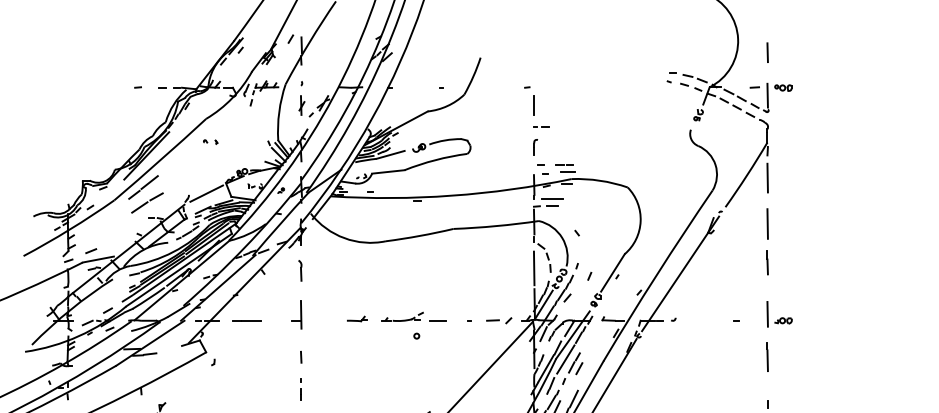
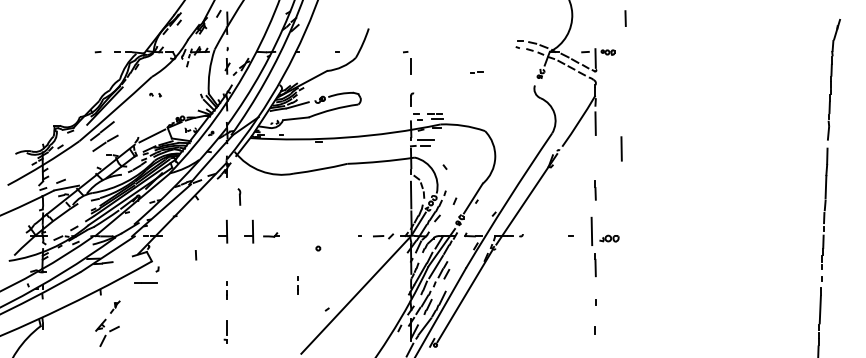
line: (767, 52) -> (625, 18), moved
line: (542, 127) -> (477, 72), moved
line: (767, 223) -> (621, 148), moved
part: (300, 270) -> (239, 196), moved
part: (778, 313) -> (604, 230), size x1.4
part: (329, 314) -> (249, 231), added
part: (413, 317) -> (315, 233), removed
line: (246, 319) -> (145, 282), moved
line: (301, 357) -> (196, 255), moved
line: (390, 382) -> (297, 285), added

